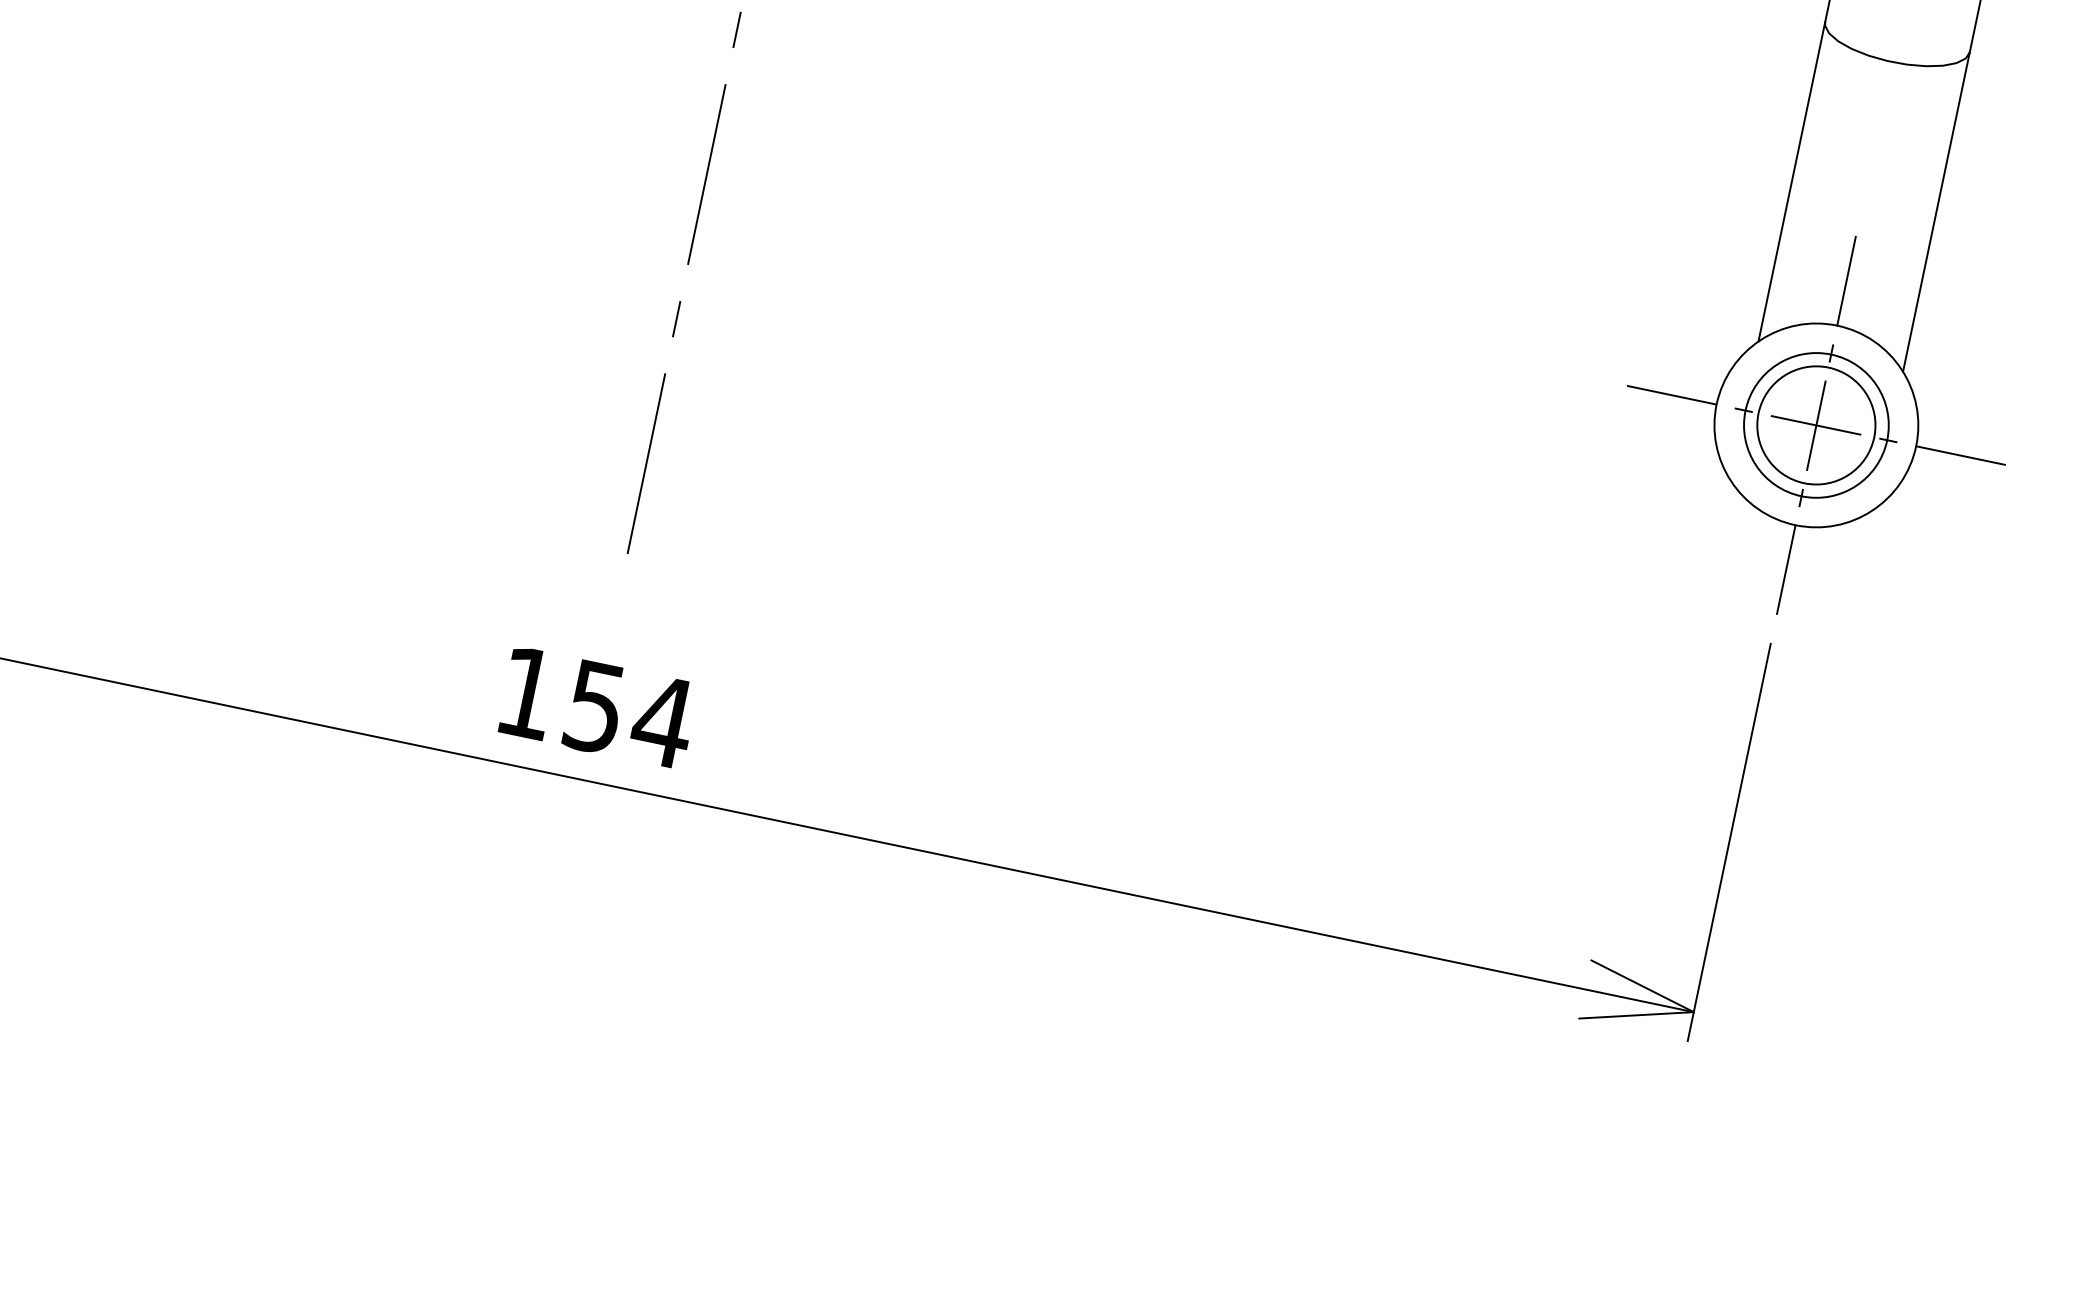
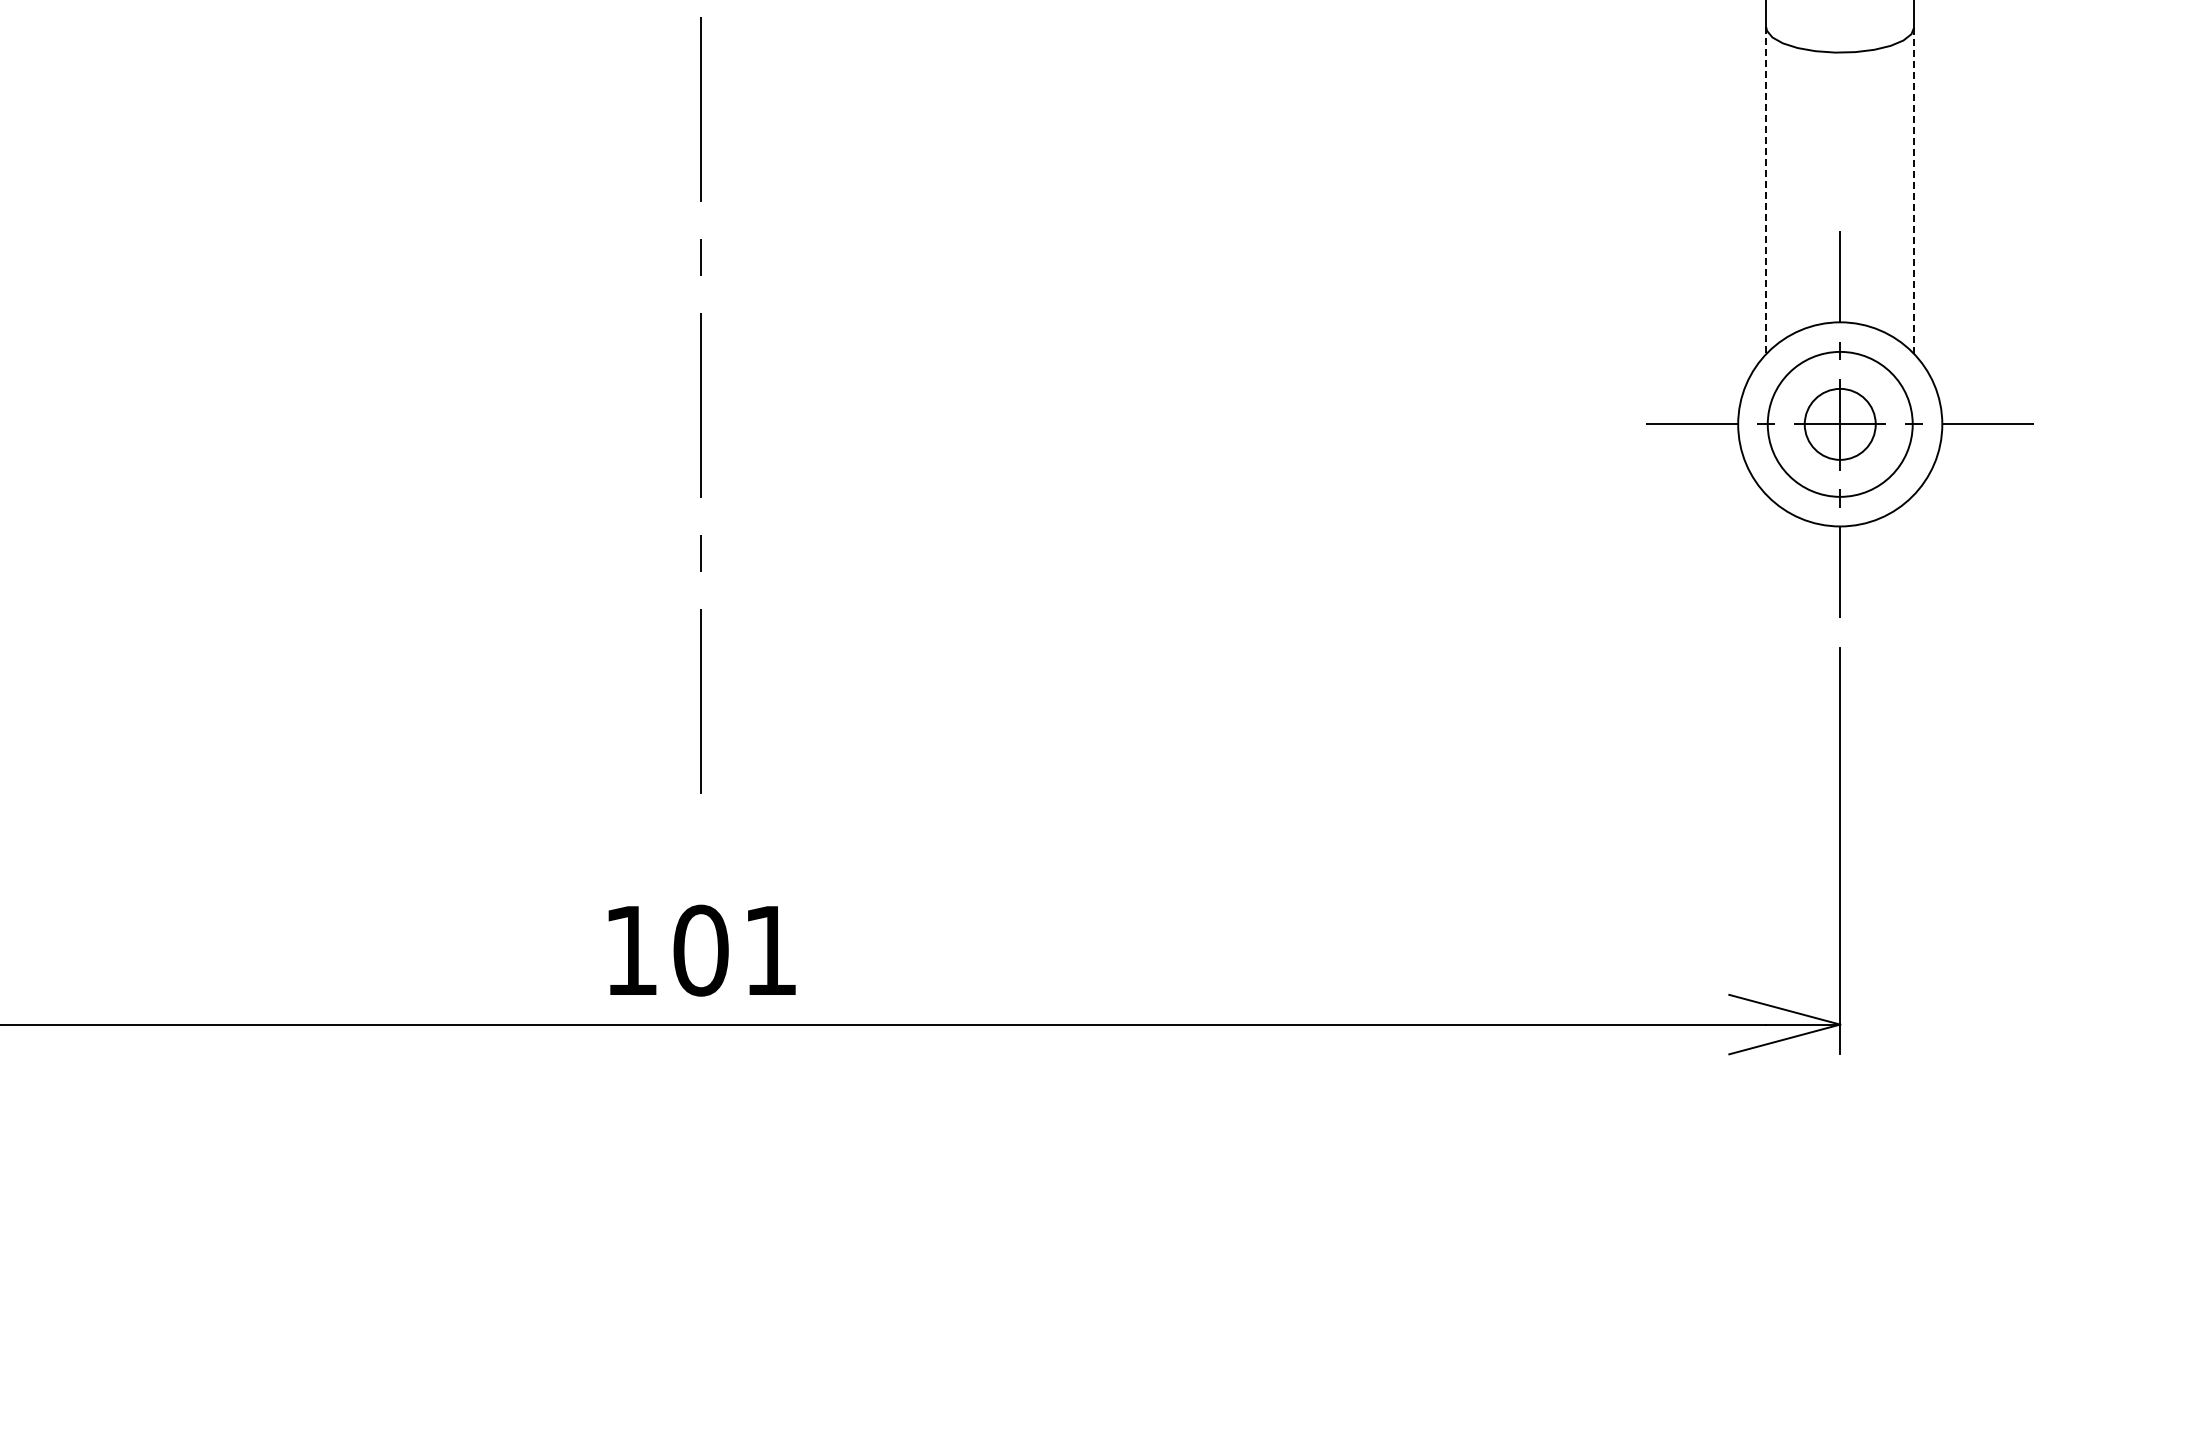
line: (1791, 182) -> (1766, 191), solid -> dashed
line: (1936, 211) -> (1914, 190), solid -> dashed
circle: (1816, 425) -> (1840, 424), size x0.6
text: (630, 714) -> (736, 950), 154 -> 101

